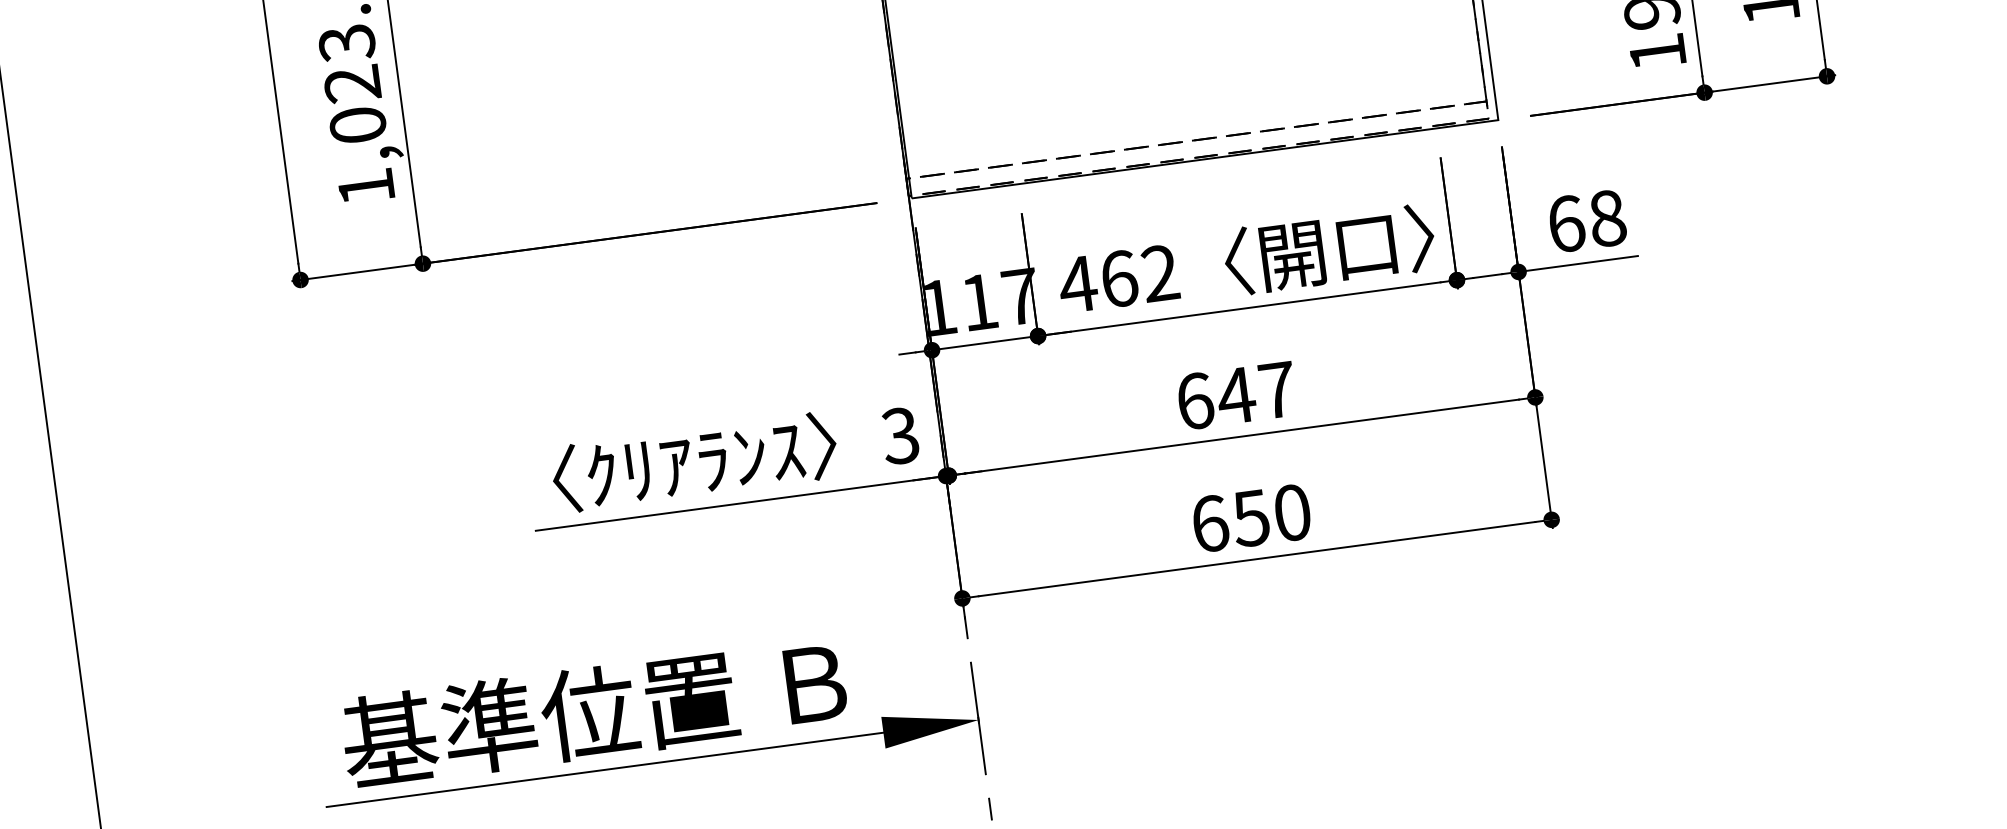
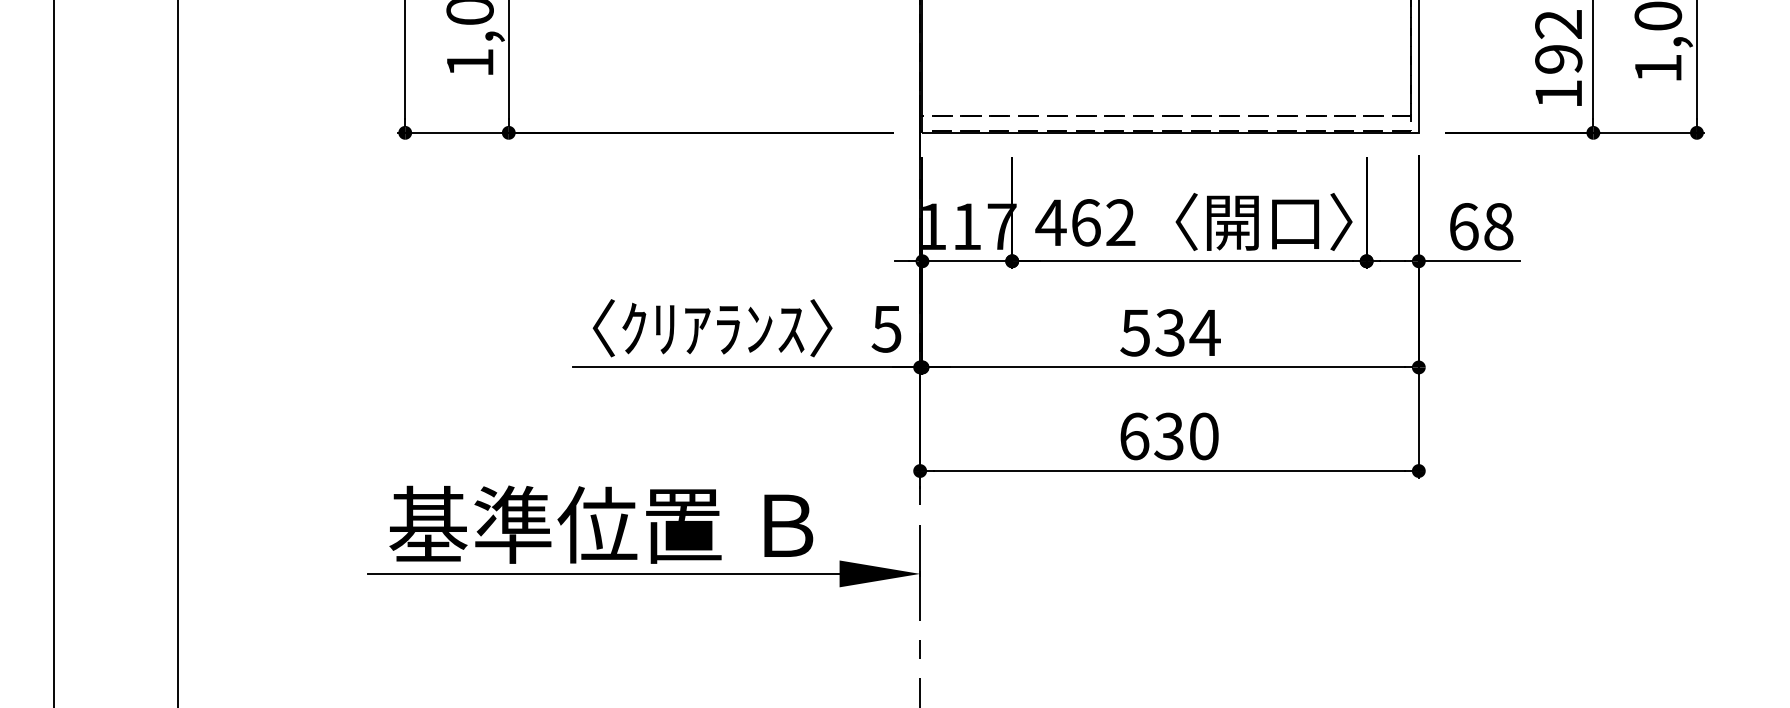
text: (1236, 395) -> (1170, 332), 647 -> 534
text: (900, 435) -> (886, 328), 3 -> 5
text: (1250, 517) -> (1168, 435), 650 -> 630

